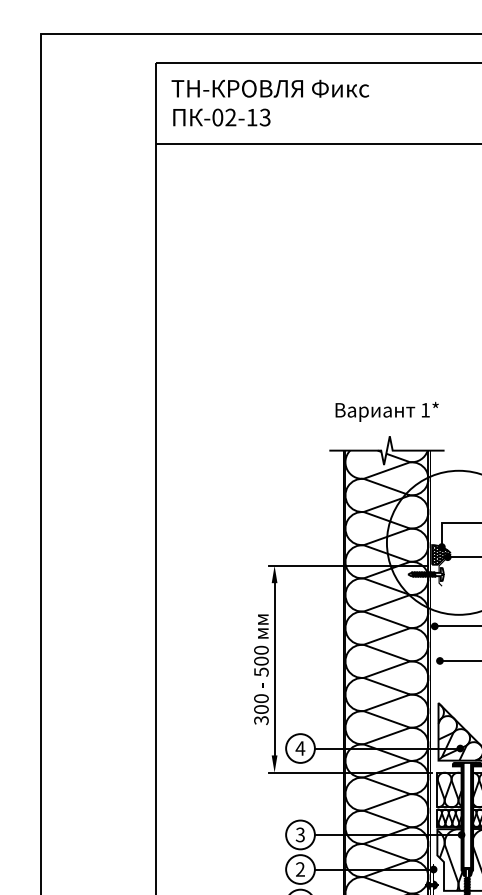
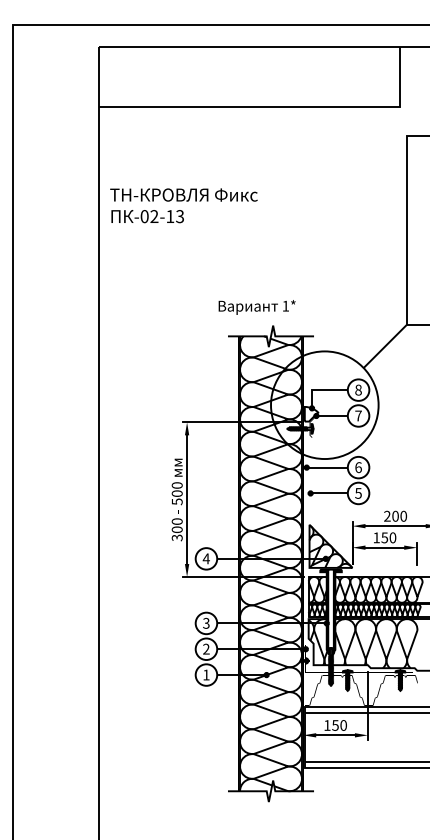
text: (269, 102) -> (183, 205), moved
text: (386, 411) -> (256, 307), moved
hatch: (441, 553) -> (311, 413), removed

